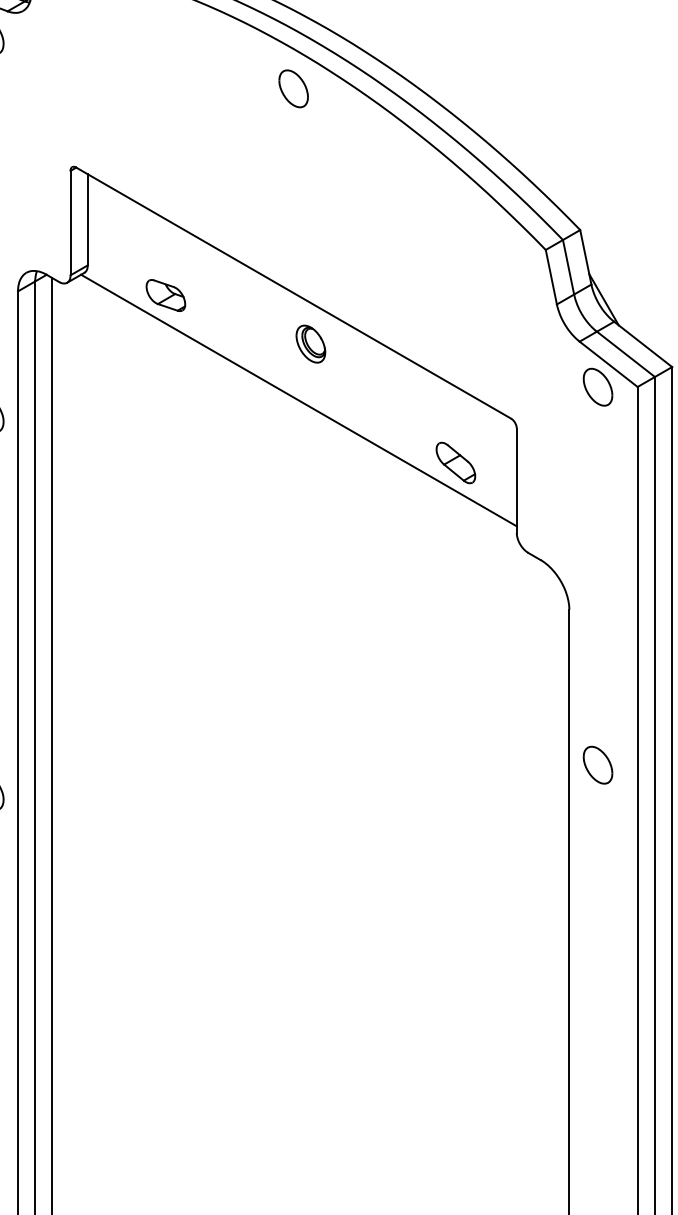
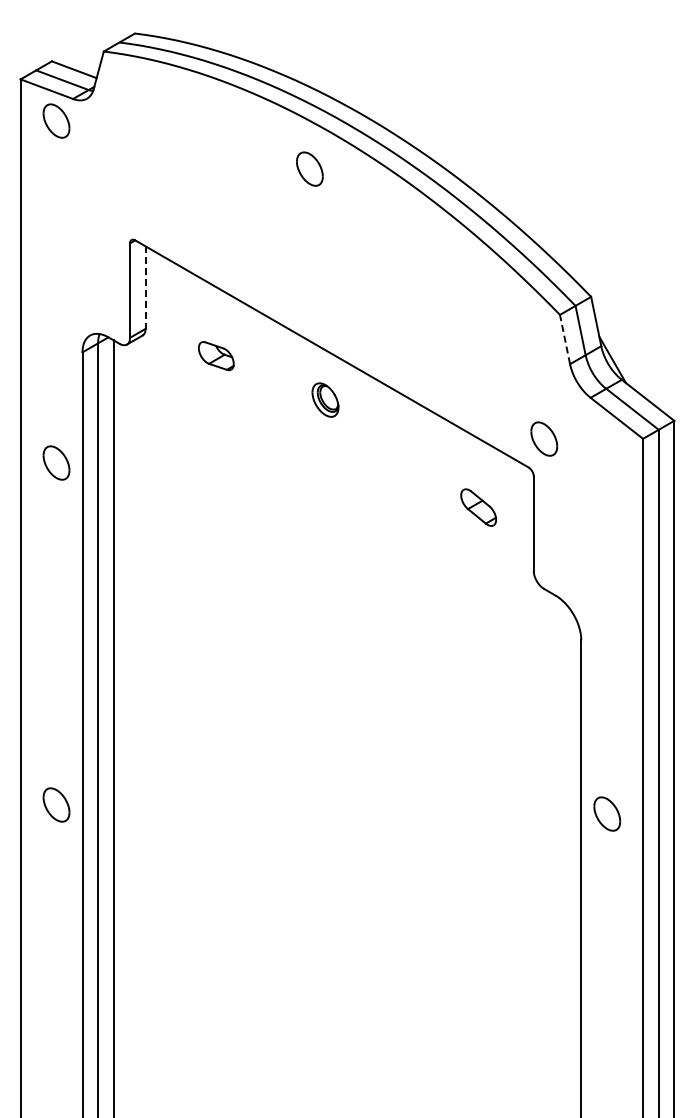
part: (293, 88) -> (309, 168), moved
line: (87, 220) -> (145, 288), solid -> dashed
line: (550, 277) -> (564, 339), solid -> dashed
part: (310, 343) -> (325, 399), moved
part: (598, 386) -> (544, 438), moved
line: (298, 399) -> (336, 450), removed
part: (598, 764) -> (607, 813), moved

